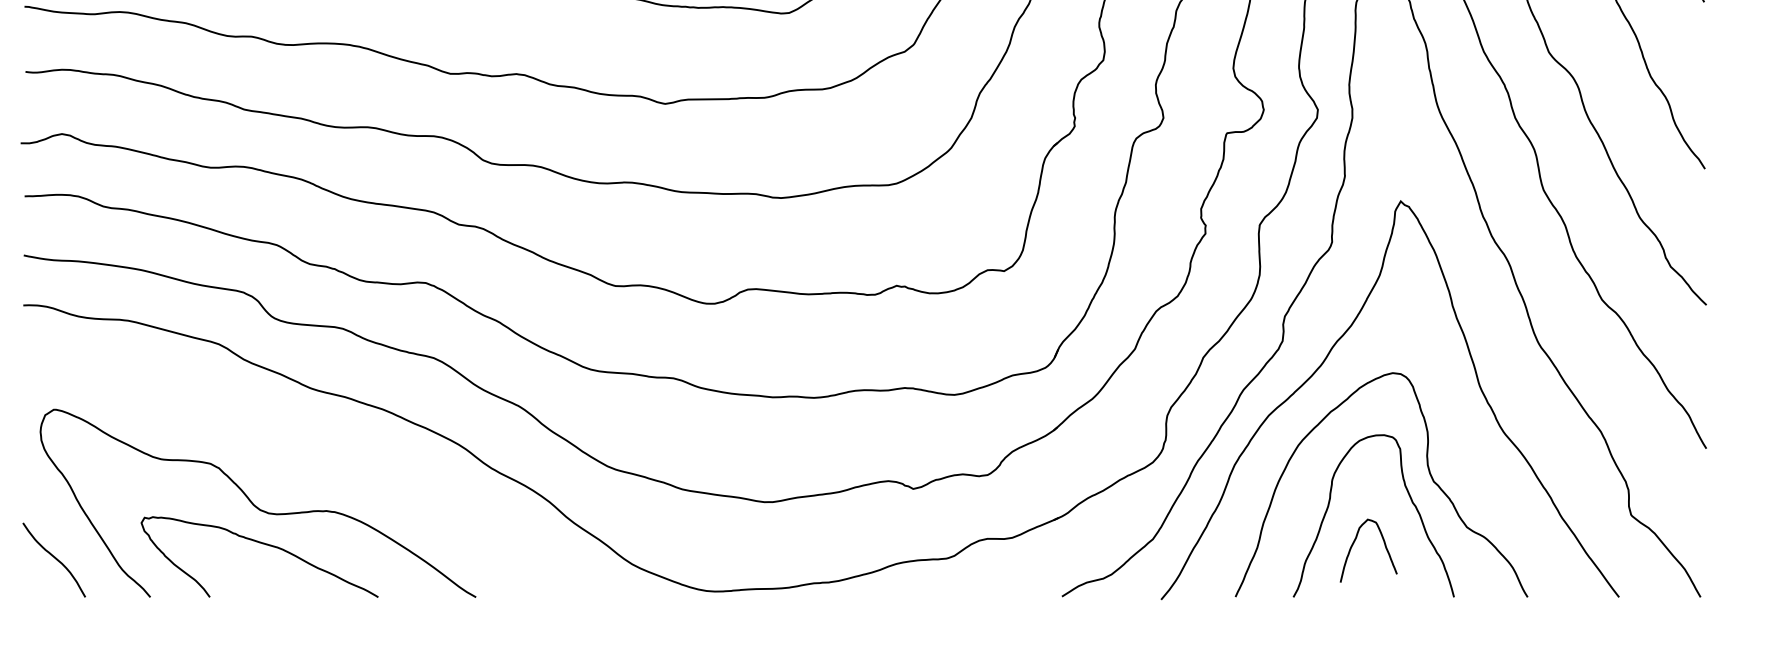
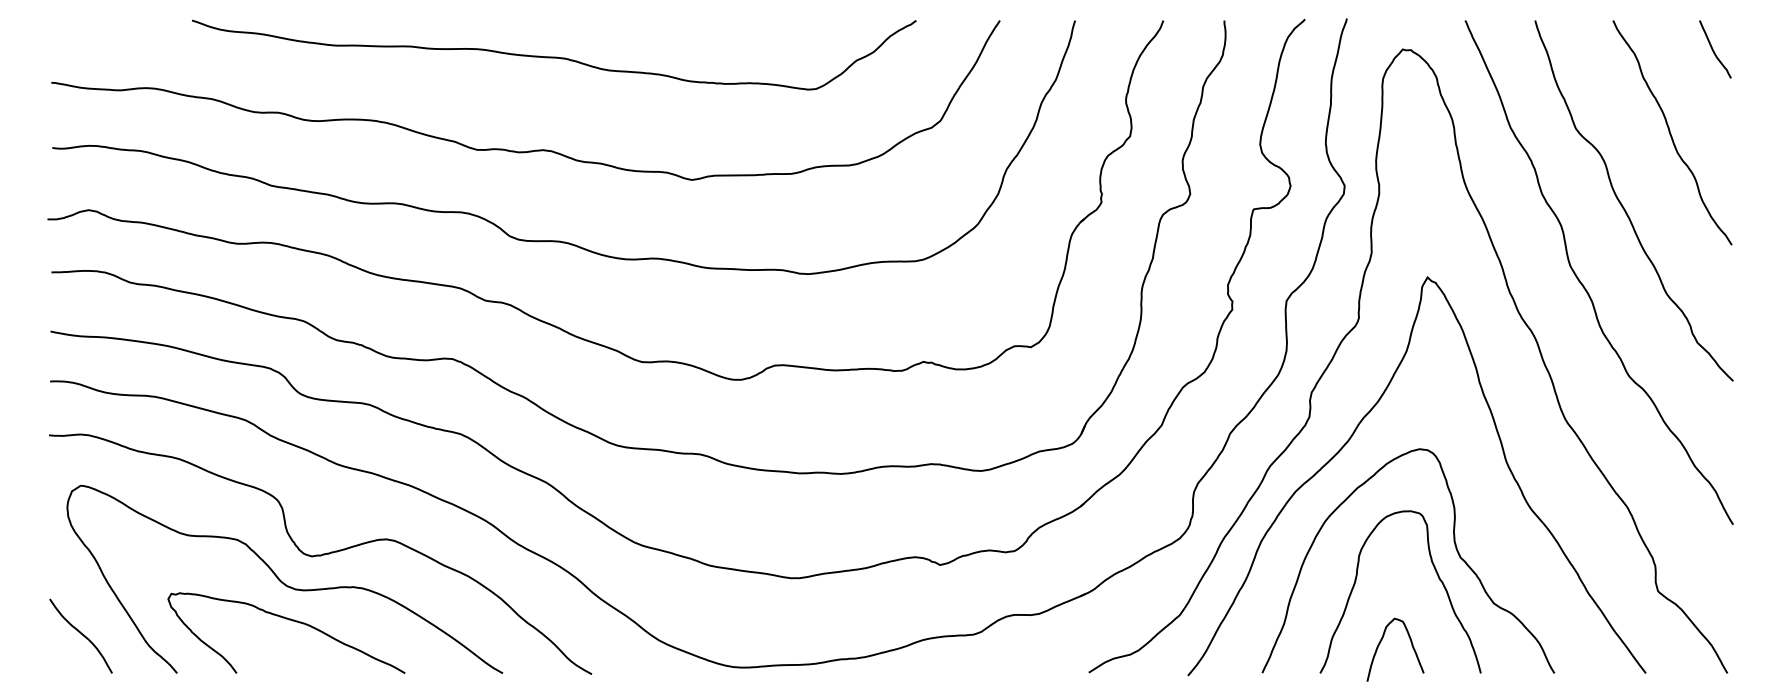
curve: (293, 478) -> (320, 554), added
curve: (1355, 541) -> (1382, 640), moved

